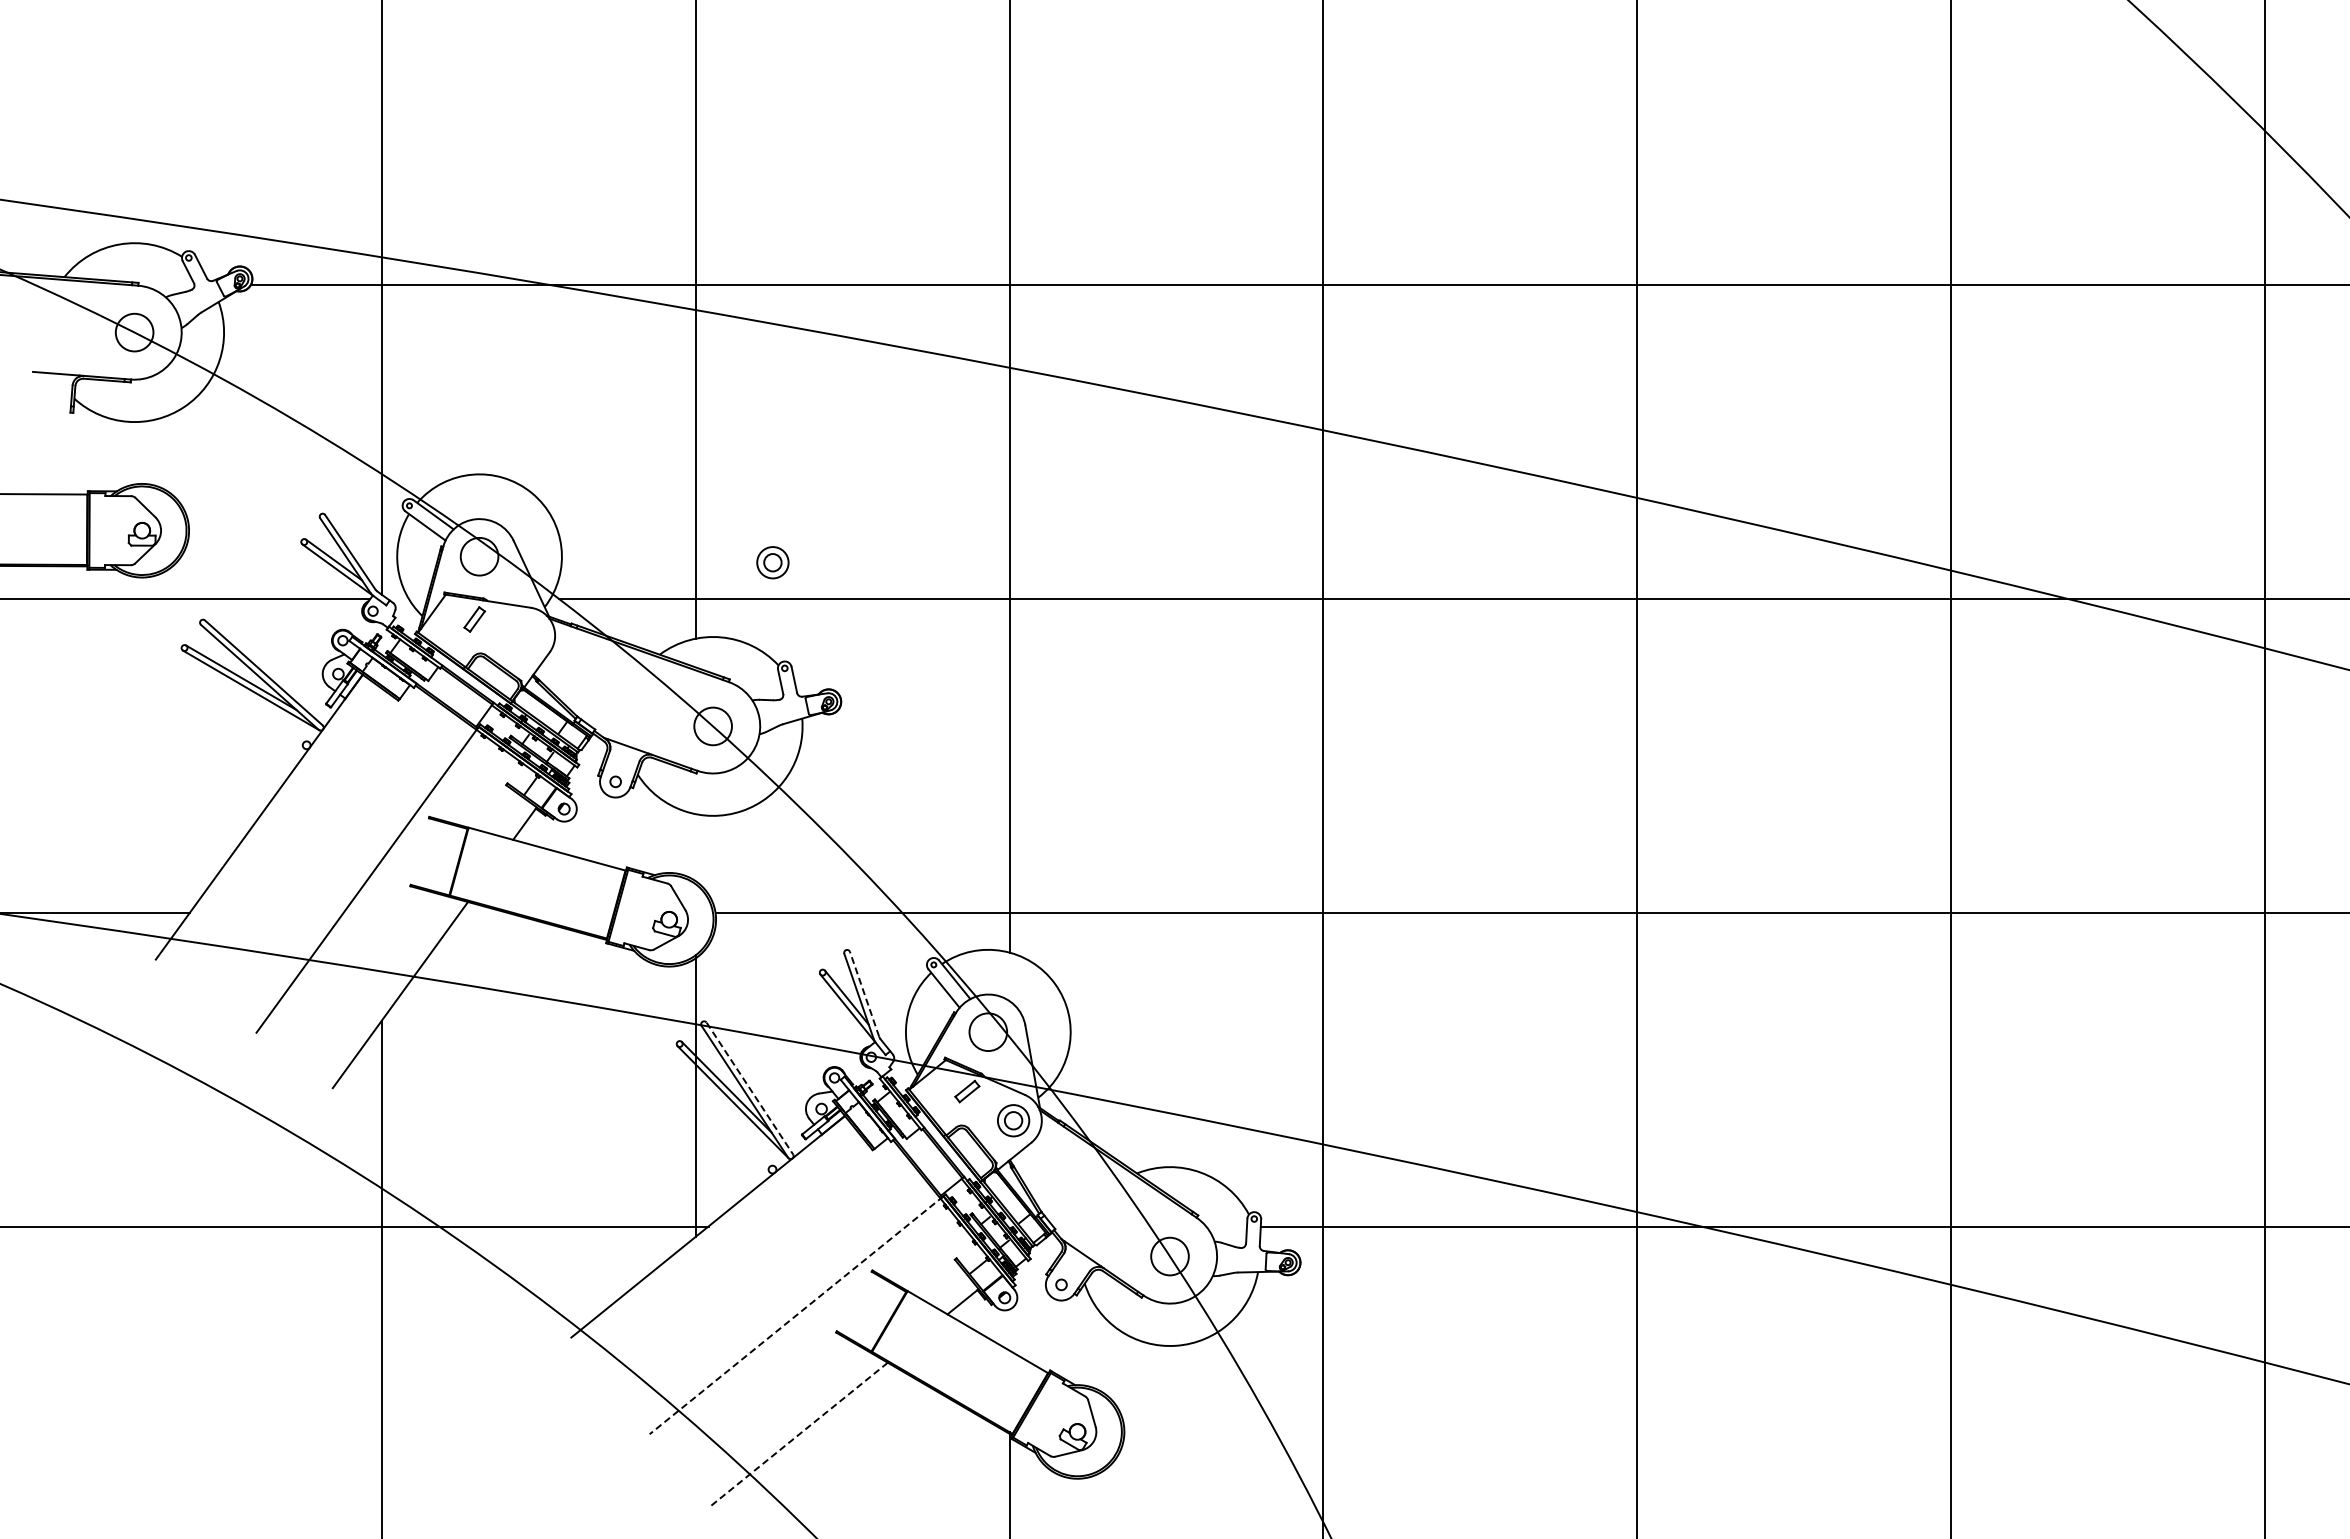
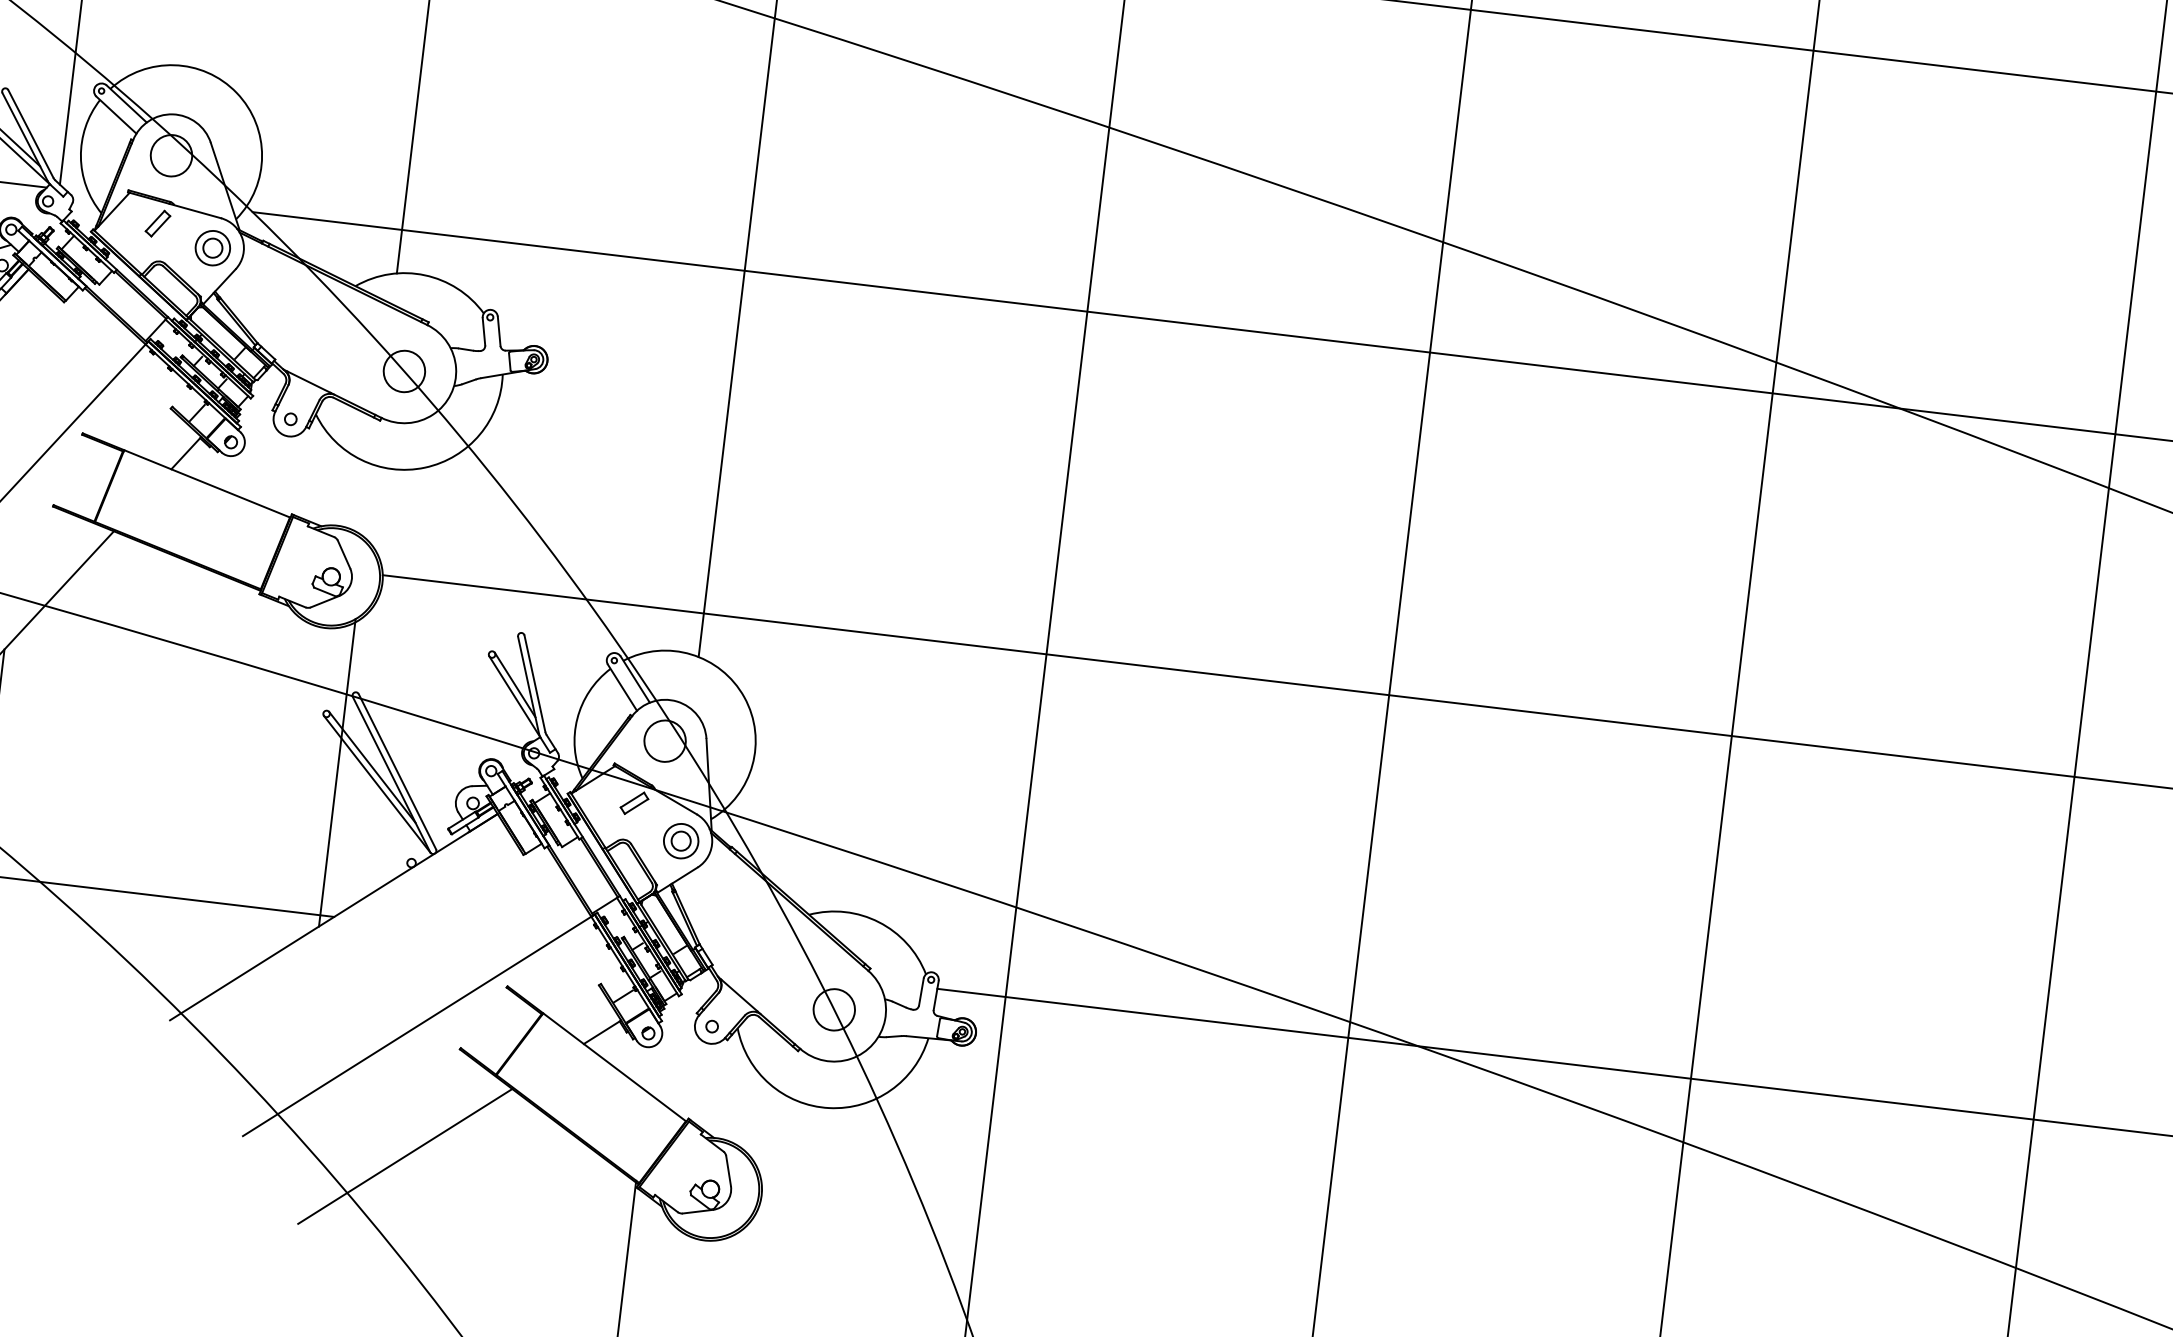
part: (772, 562) -> (212, 247), moved
line: (864, 994) -> (534, 683), dashed -> solid
line: (749, 1088) -> (397, 771), dashed -> solid
line: (796, 1315) -> (418, 1025), dashed -> solid
line: (798, 1435) -> (405, 1156), dashed -> solid

